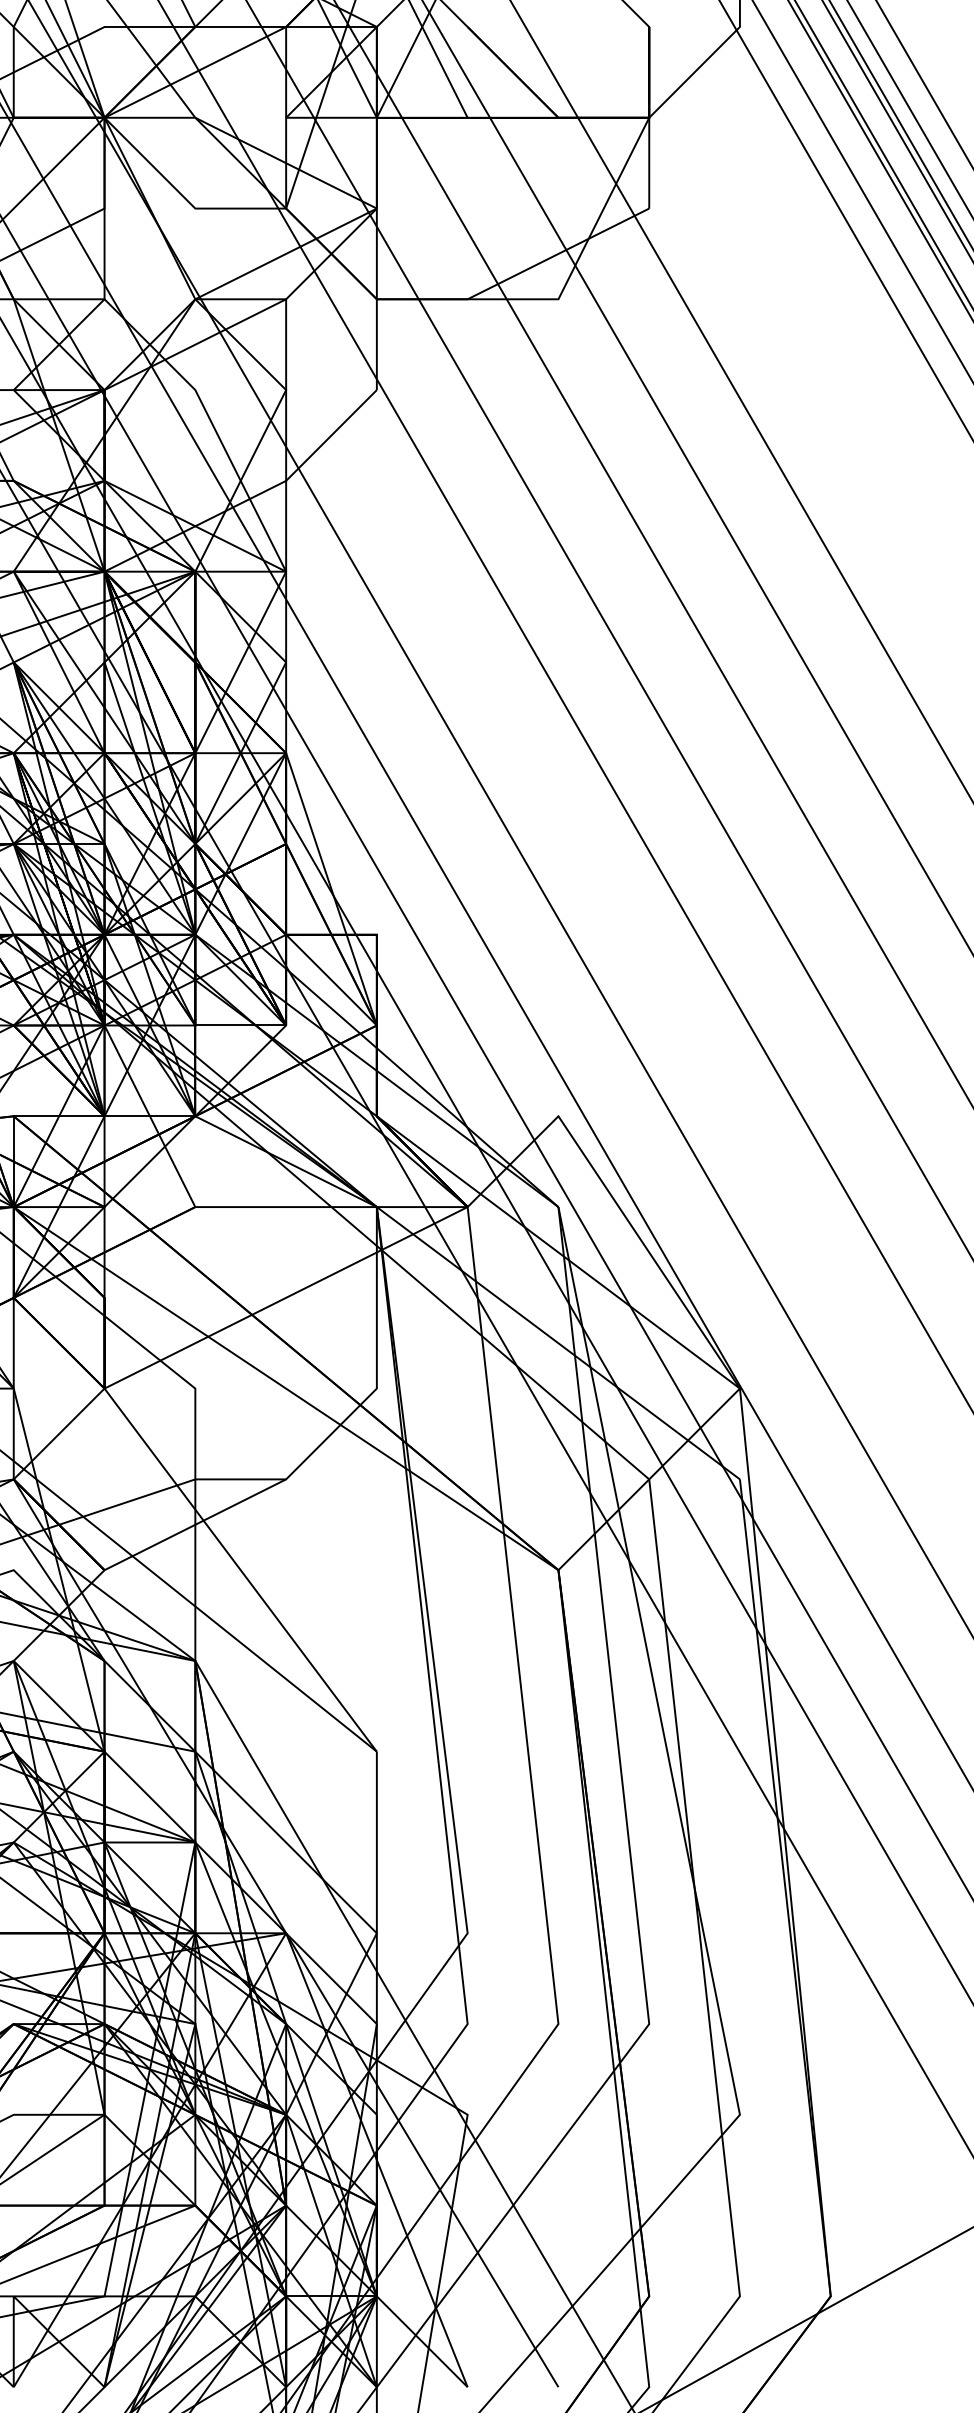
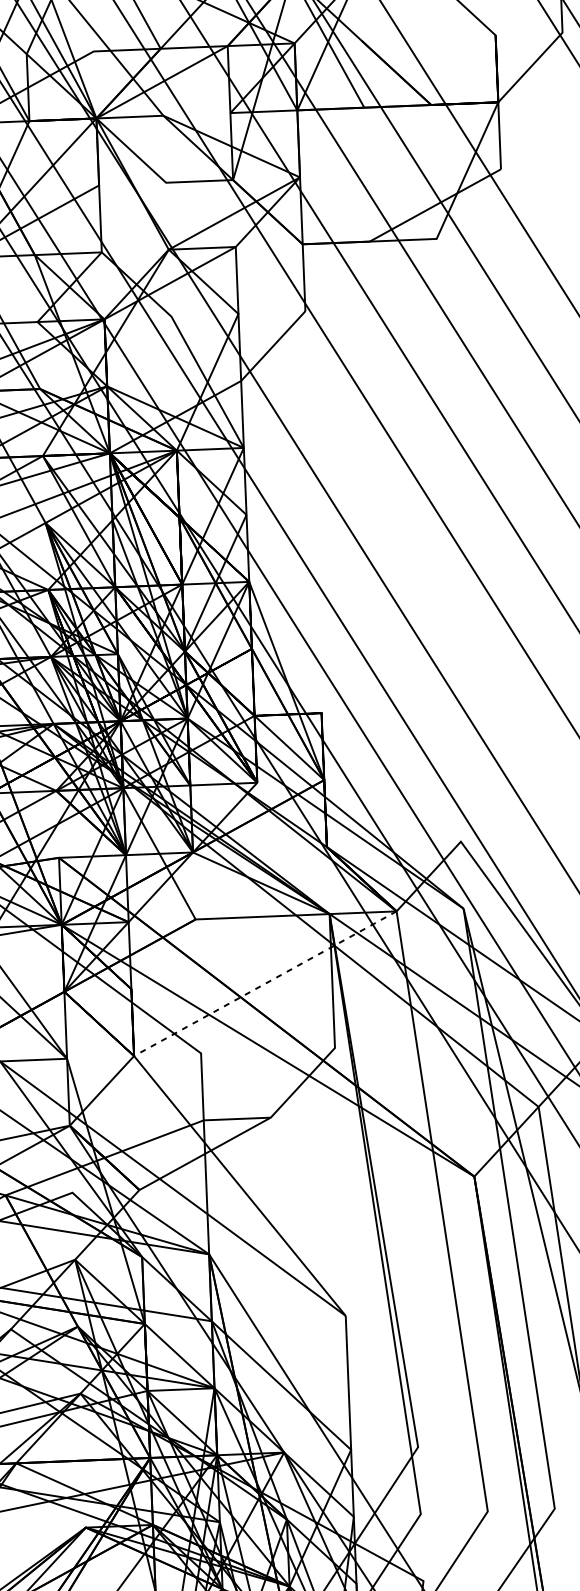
line: (286, 1297) -> (265, 983), solid -> dashed

